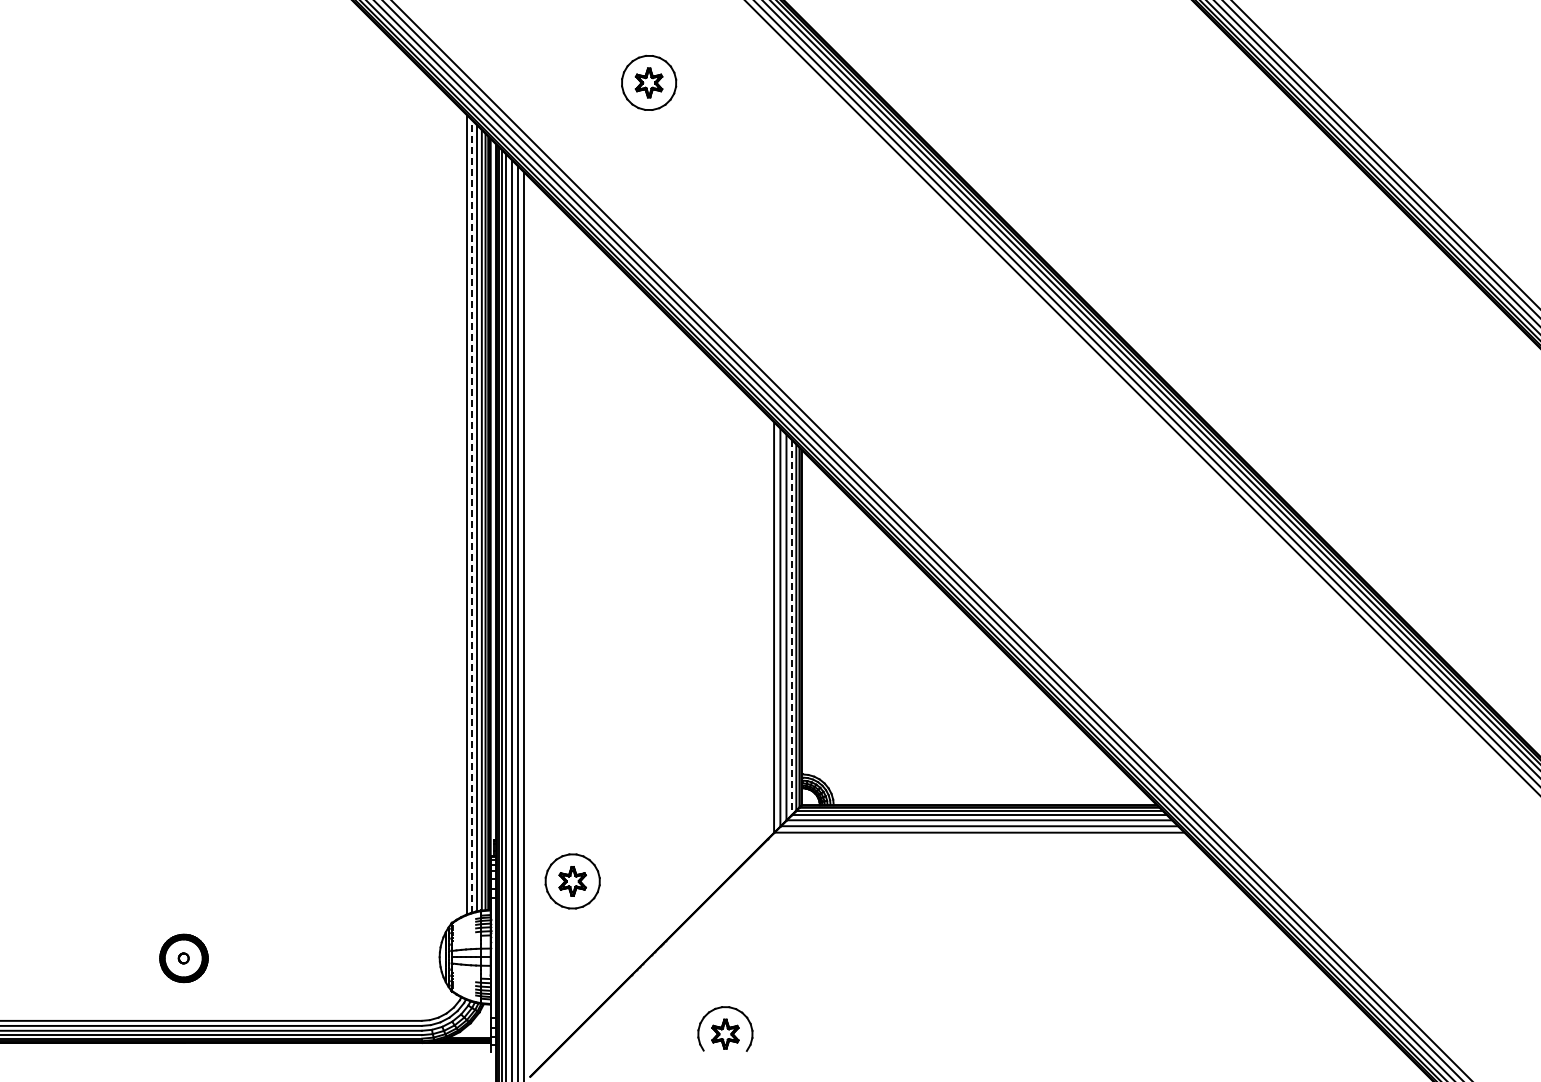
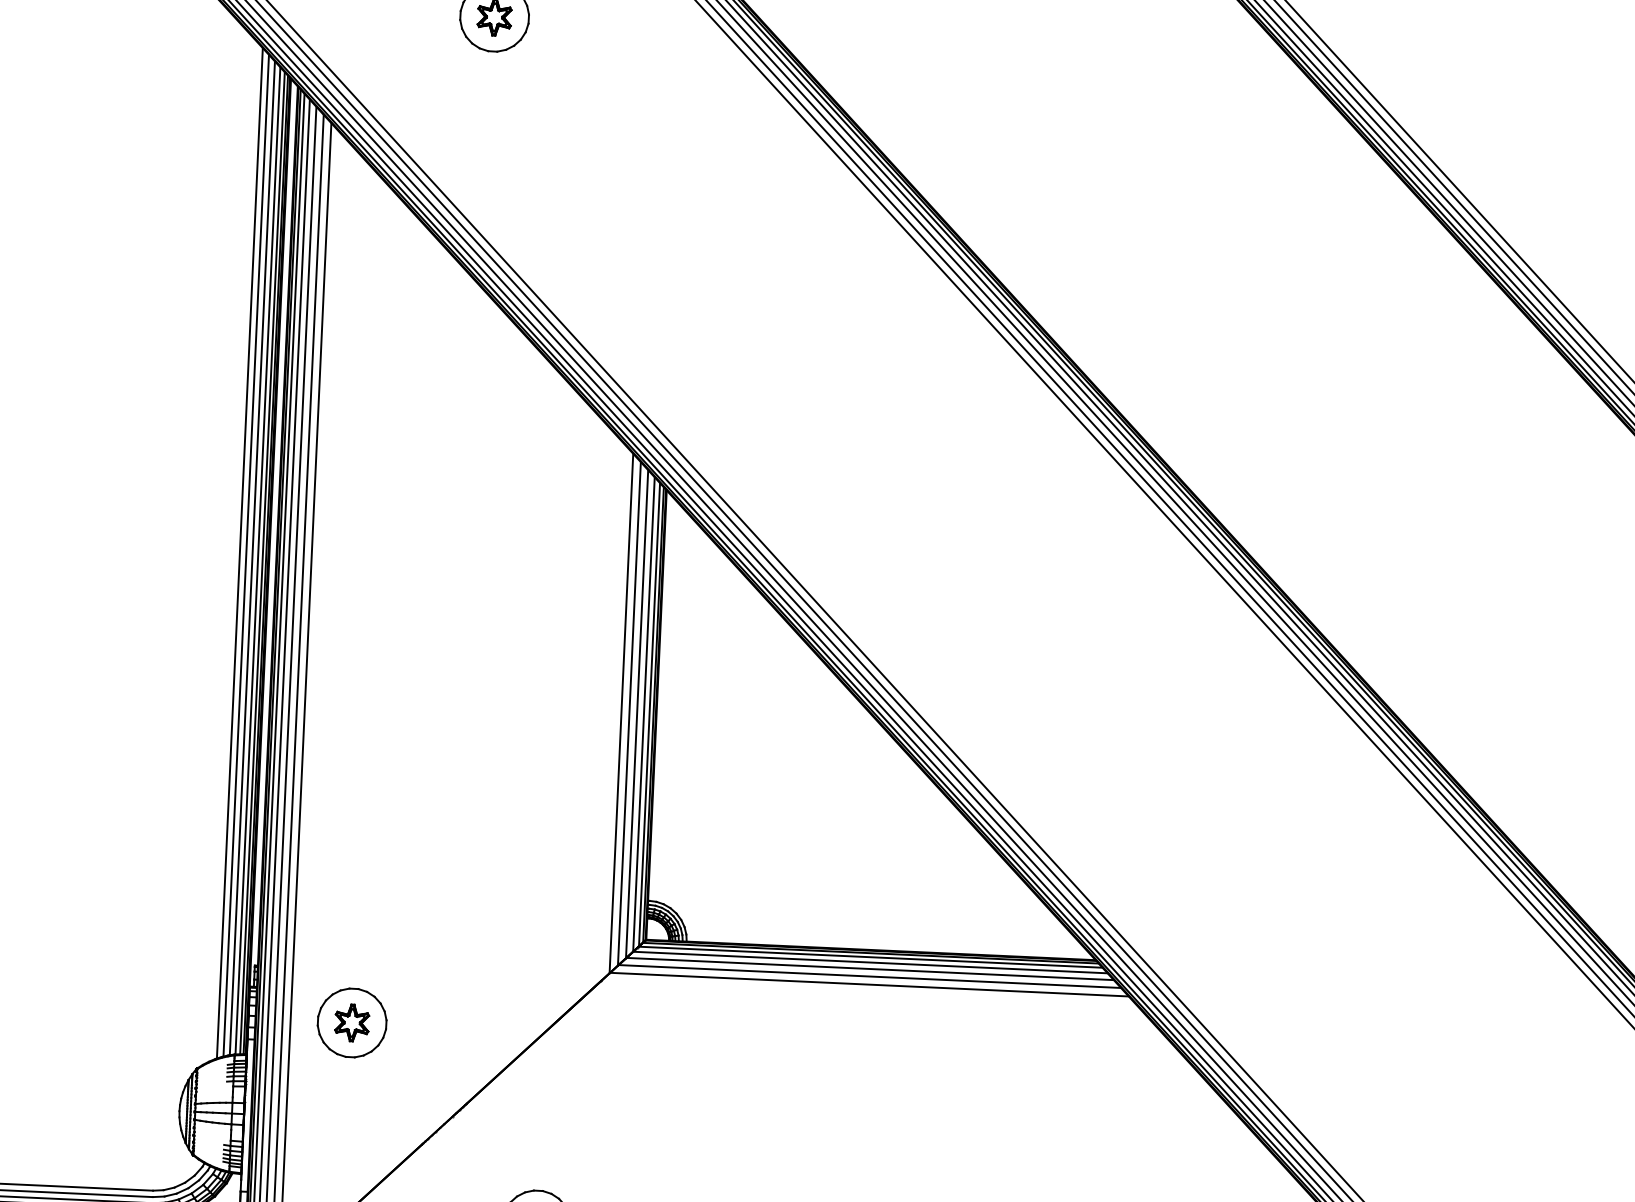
line: (472, 516) -> (246, 555), dashed -> solid
line: (791, 627) -> (643, 714), dashed -> solid

